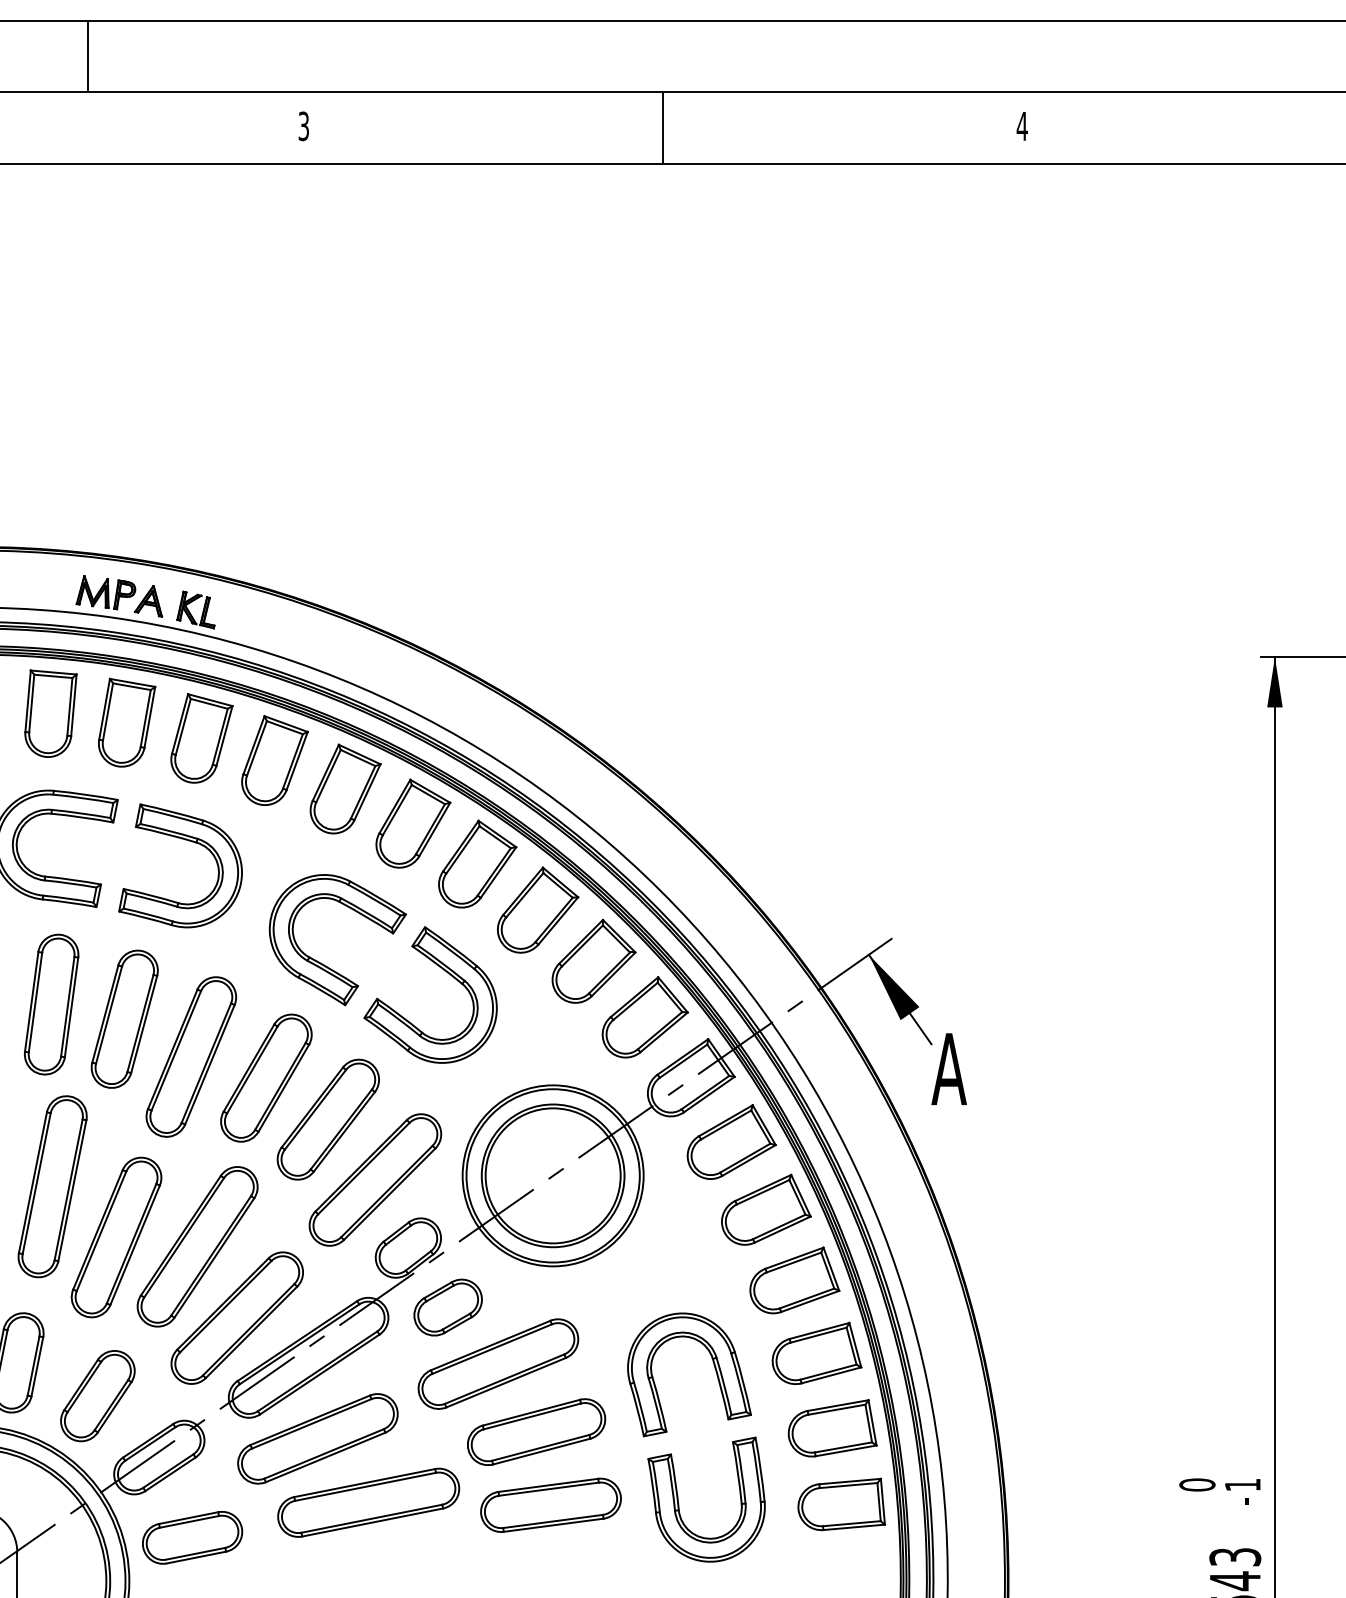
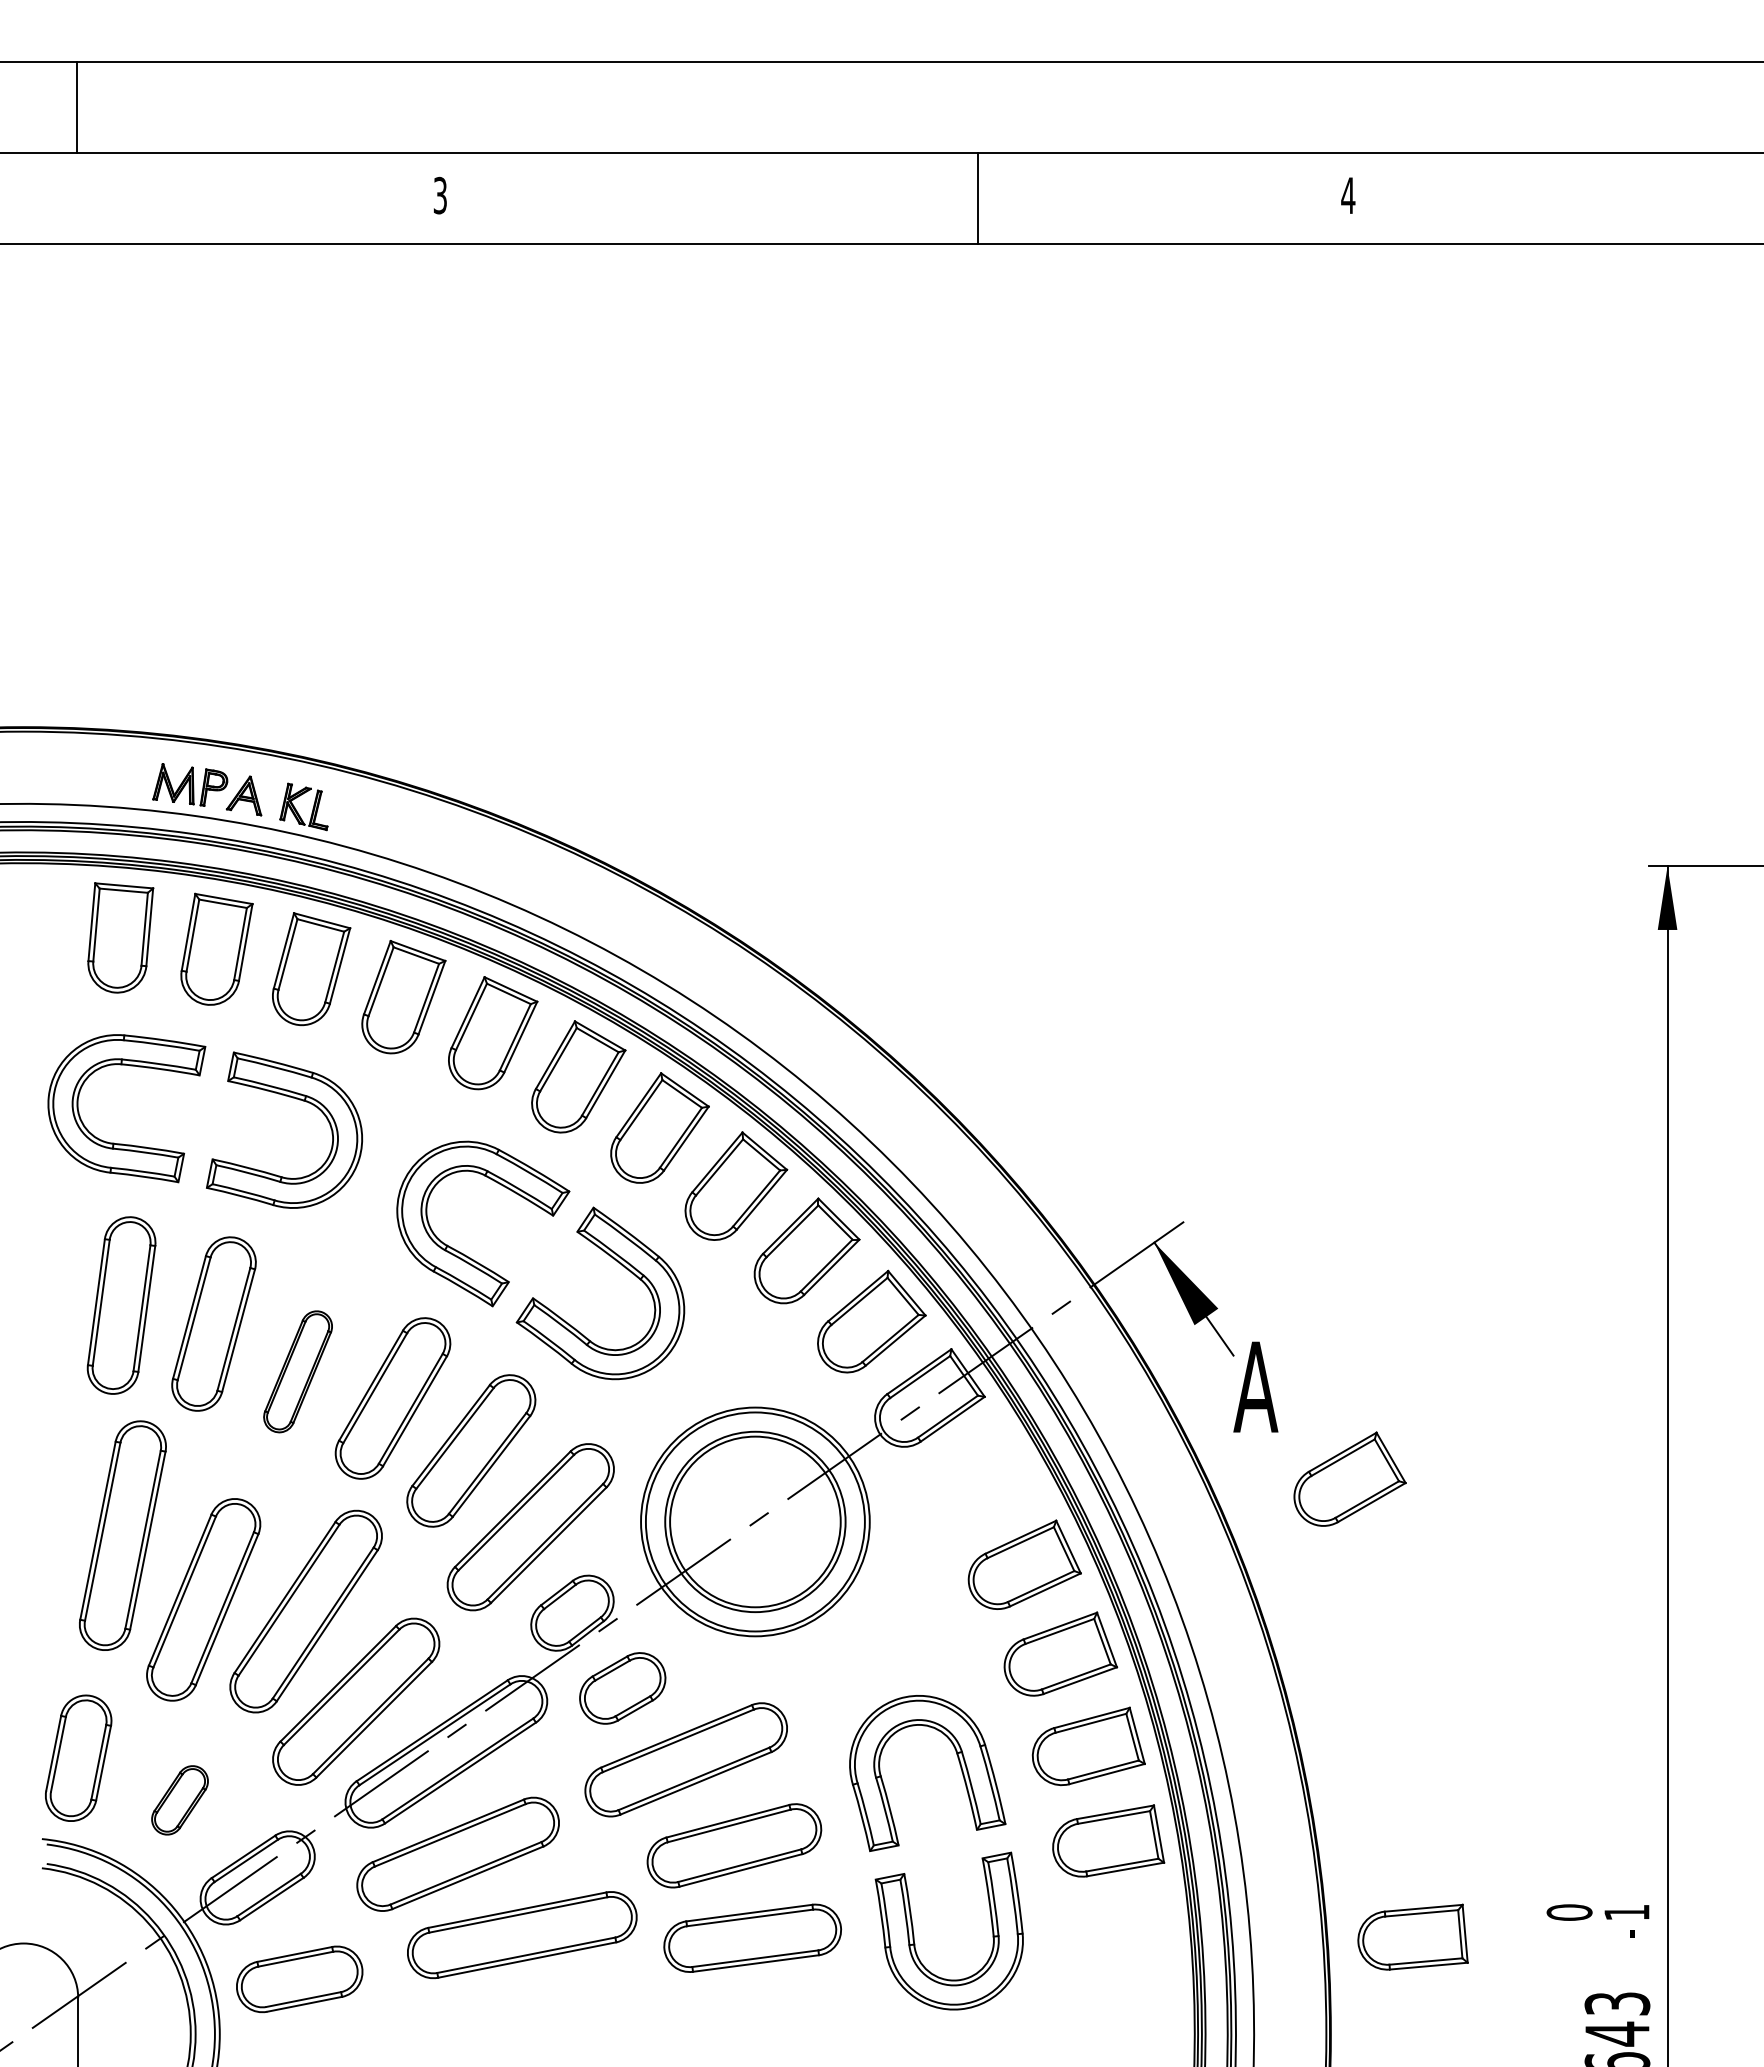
line: (87, 56) -> (76, 107), moved
line: (663, 127) -> (978, 197), moved
part: (190, 1056) -> (297, 1371), size x0.6
part: (731, 1141) -> (1349, 1478), moved
part: (97, 1396) -> (179, 1800), size x0.6
part: (841, 1503) -> (1412, 1936), moved

